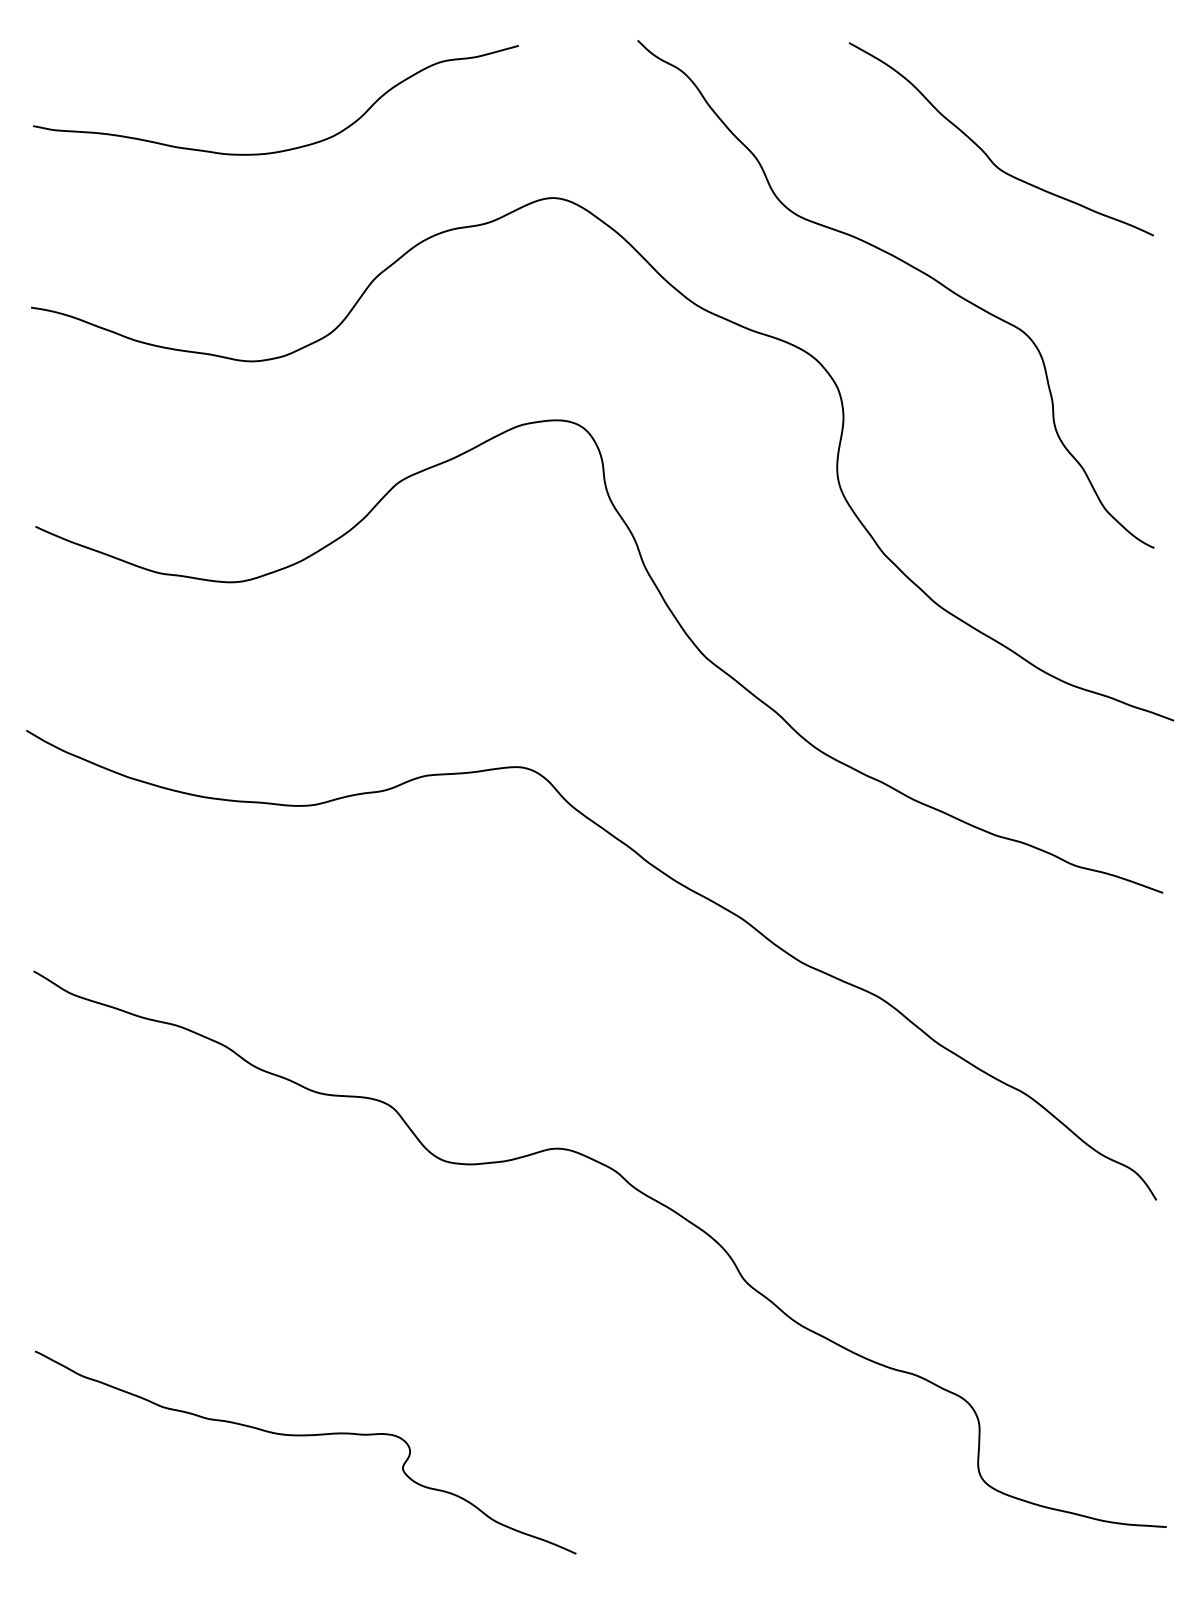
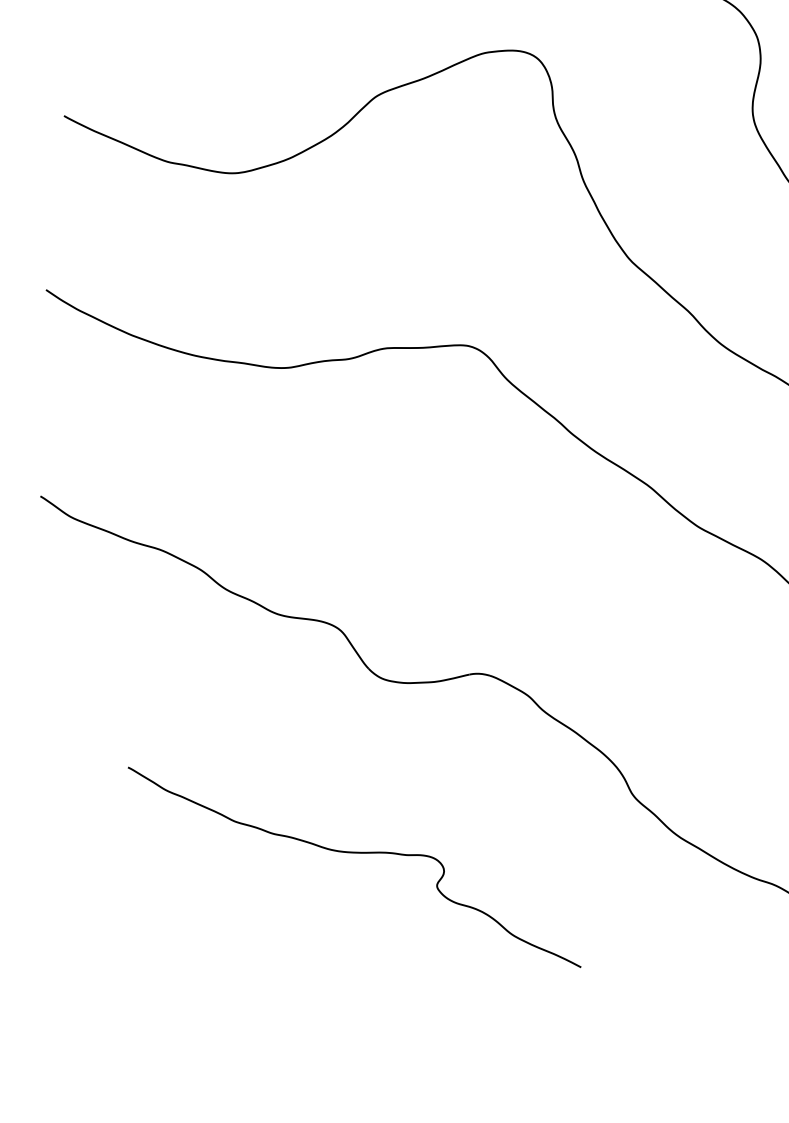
curve: (305, 1436) -> (355, 853), moved

